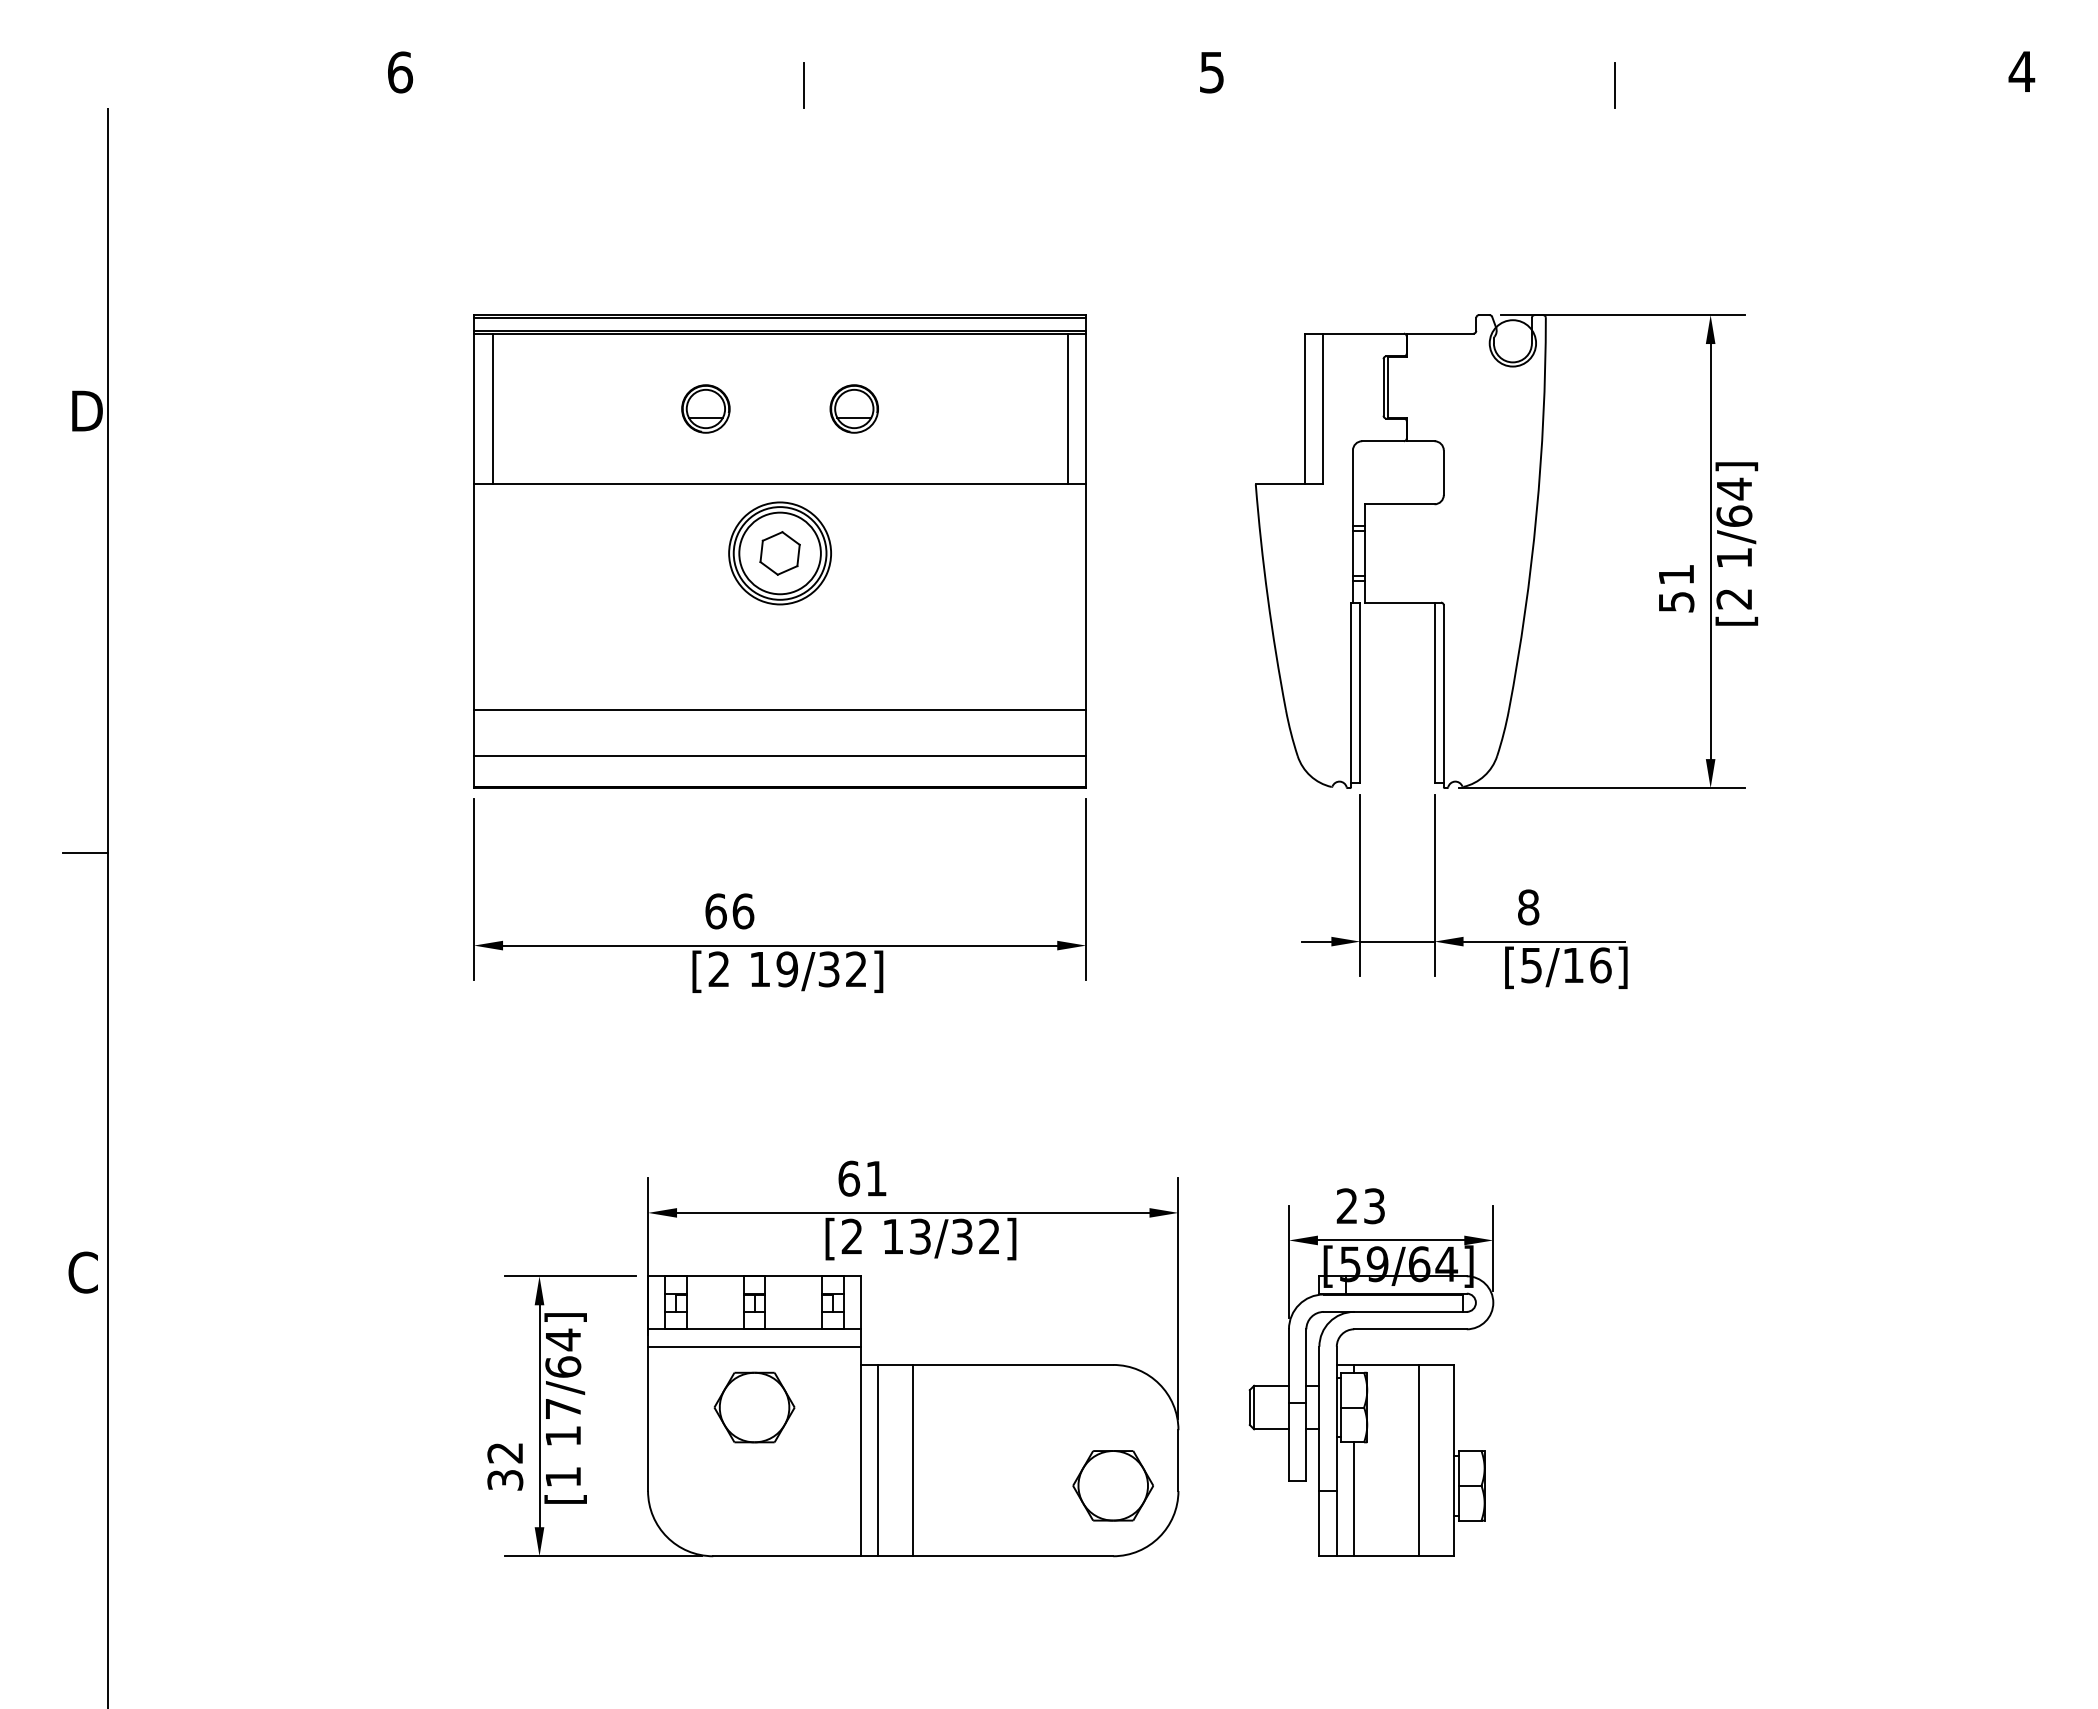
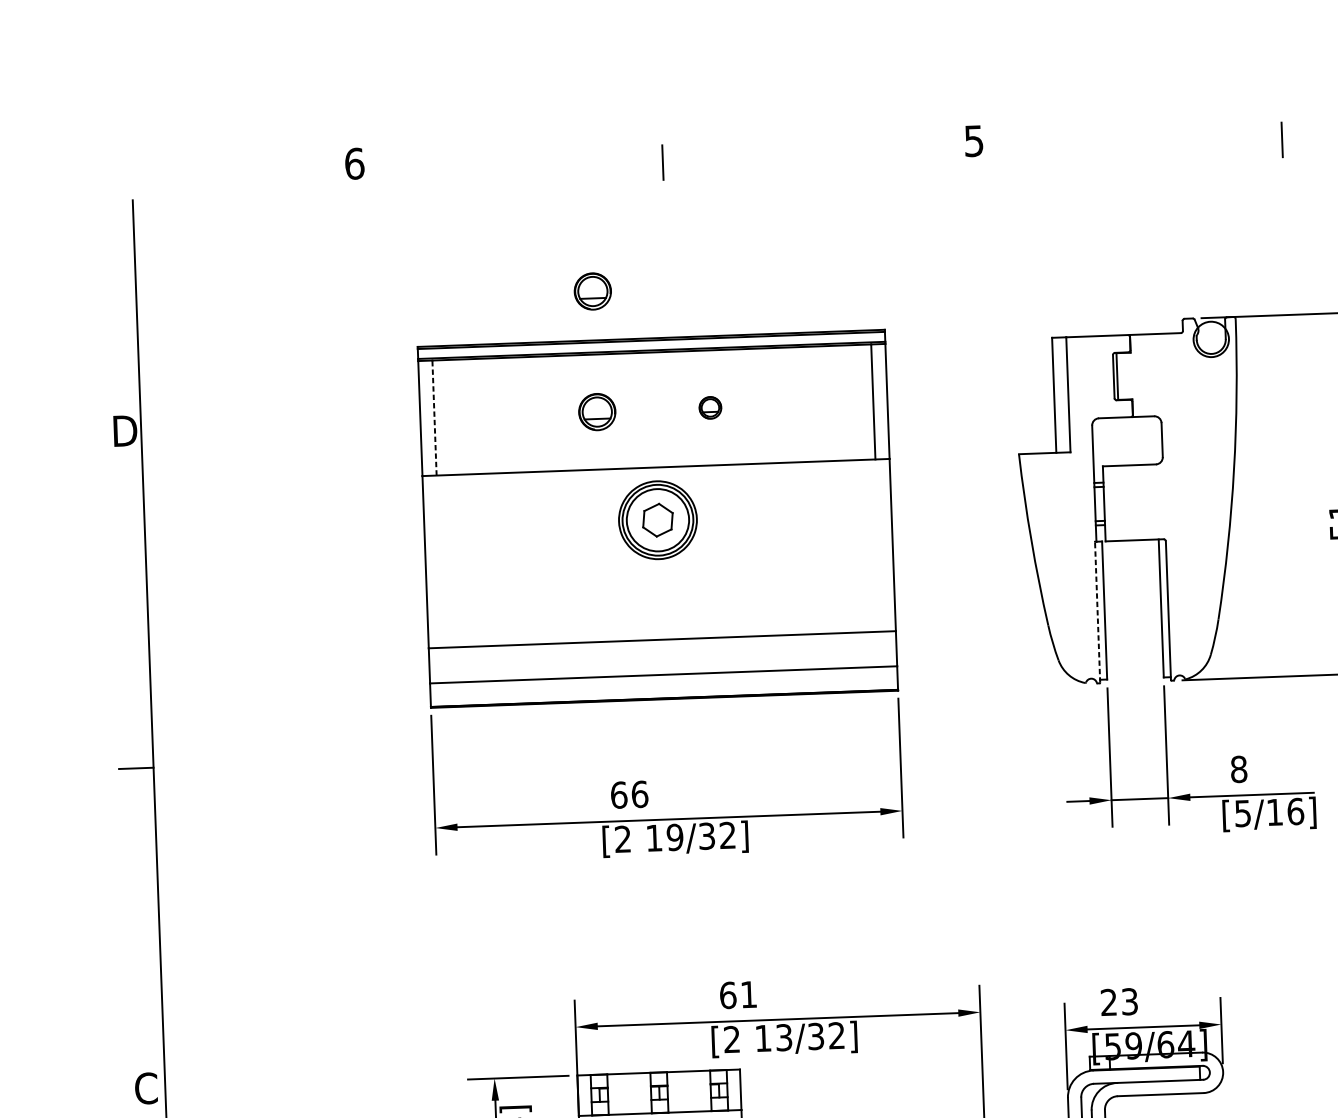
part: (705, 250) -> (592, 291), added
line: (492, 408) -> (434, 417), solid -> dashed
part: (853, 408) -> (709, 407), size x0.6
line: (1351, 694) -> (1097, 611), solid -> dashed

